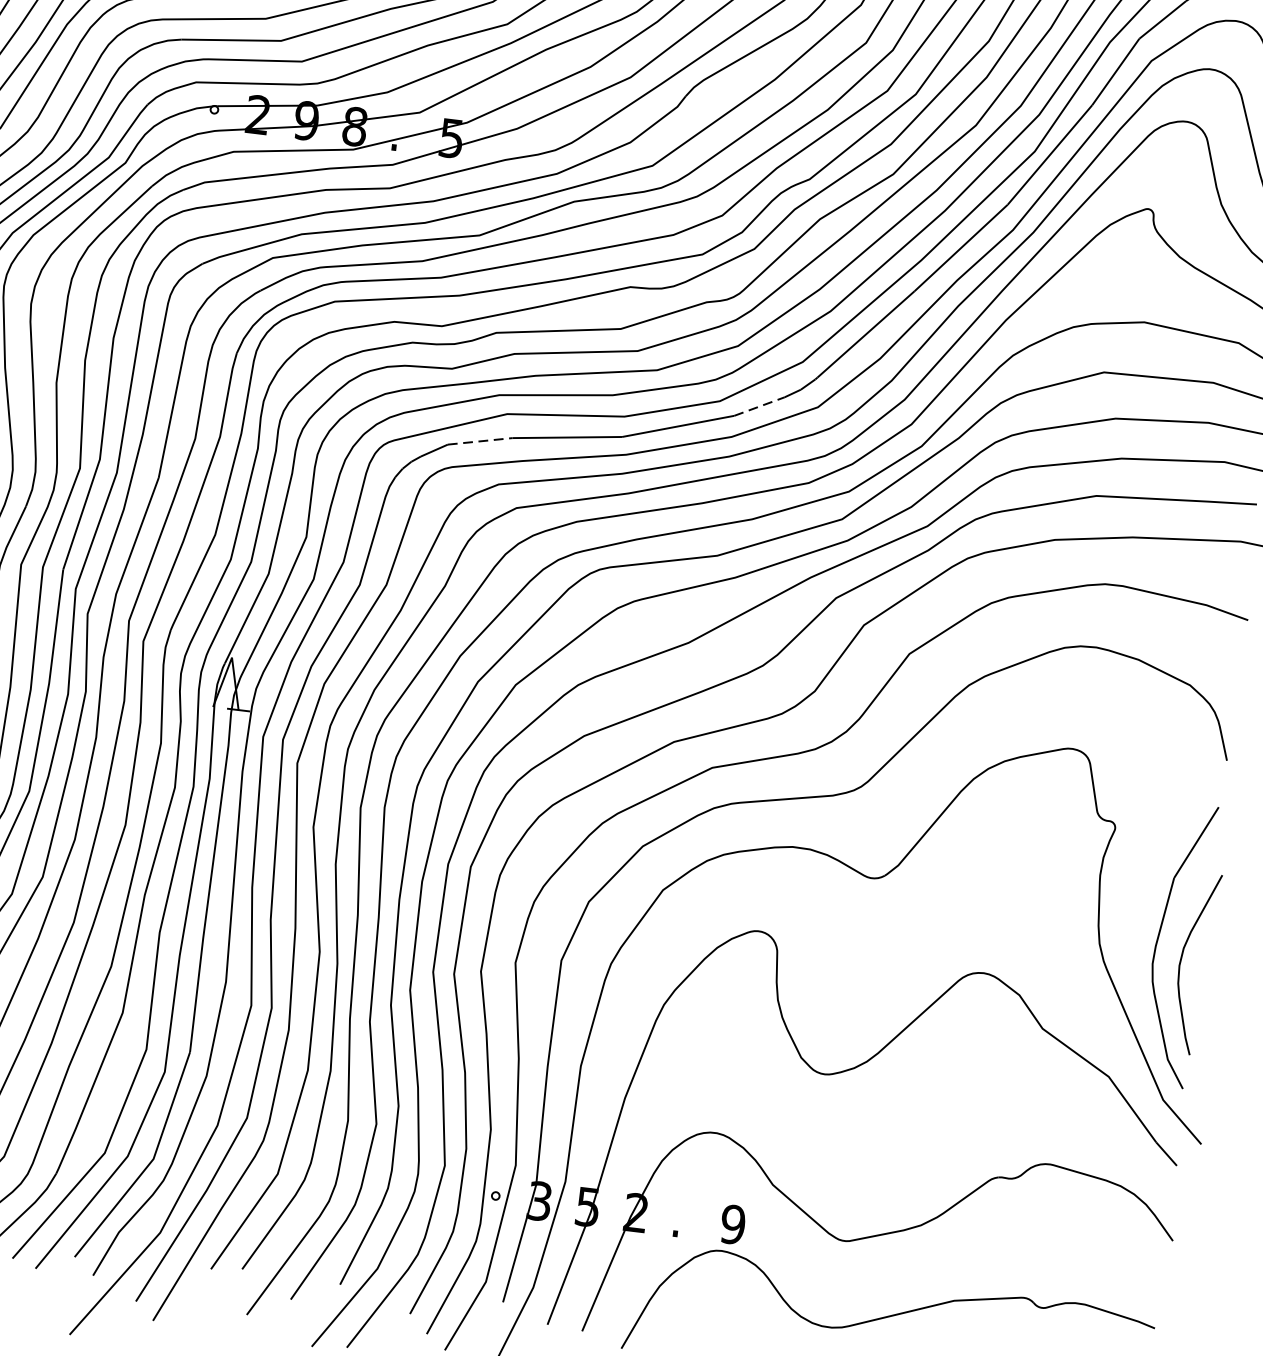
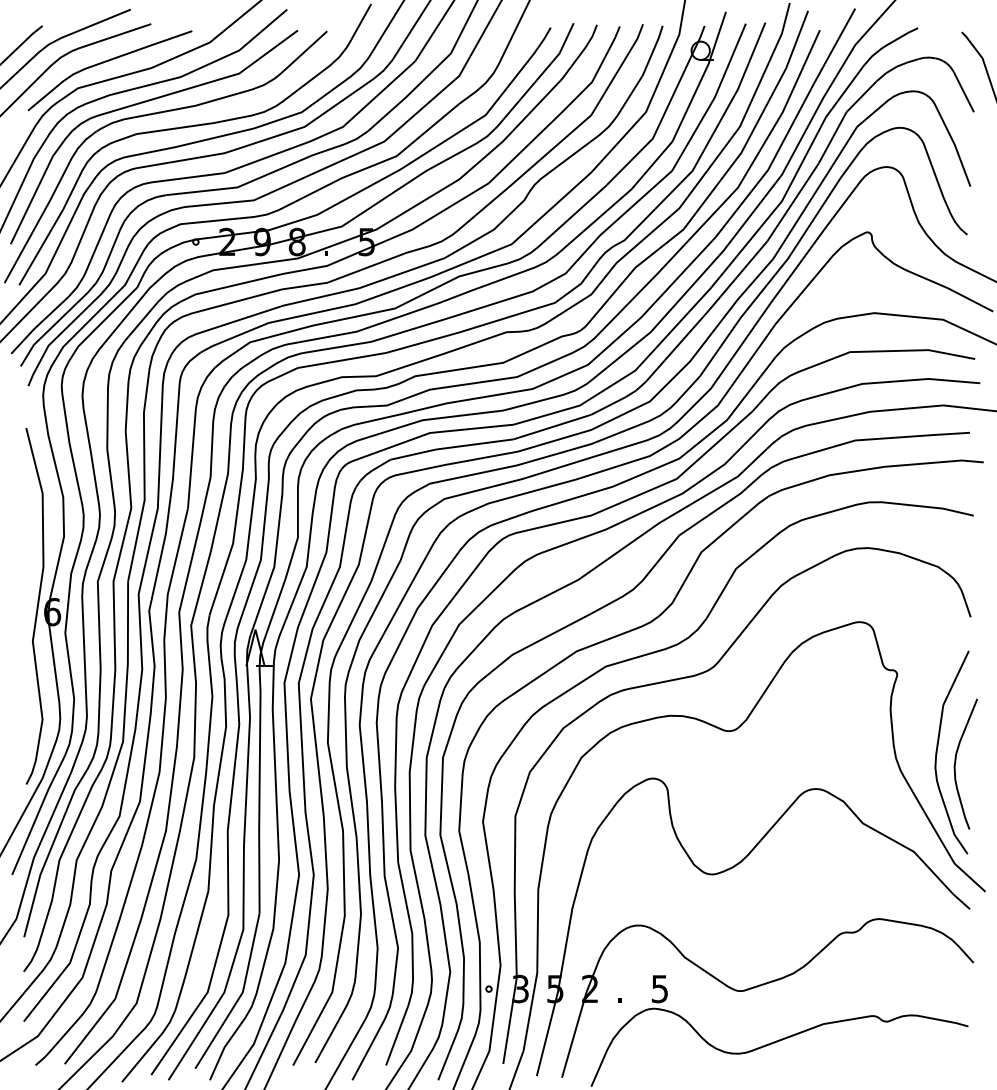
line: (759, 405) -> (608, 405), dashed -> solid
line: (480, 441) -> (413, 454), dashed -> solid
text: (732, 1223) -> (659, 988), 9 -> 5

